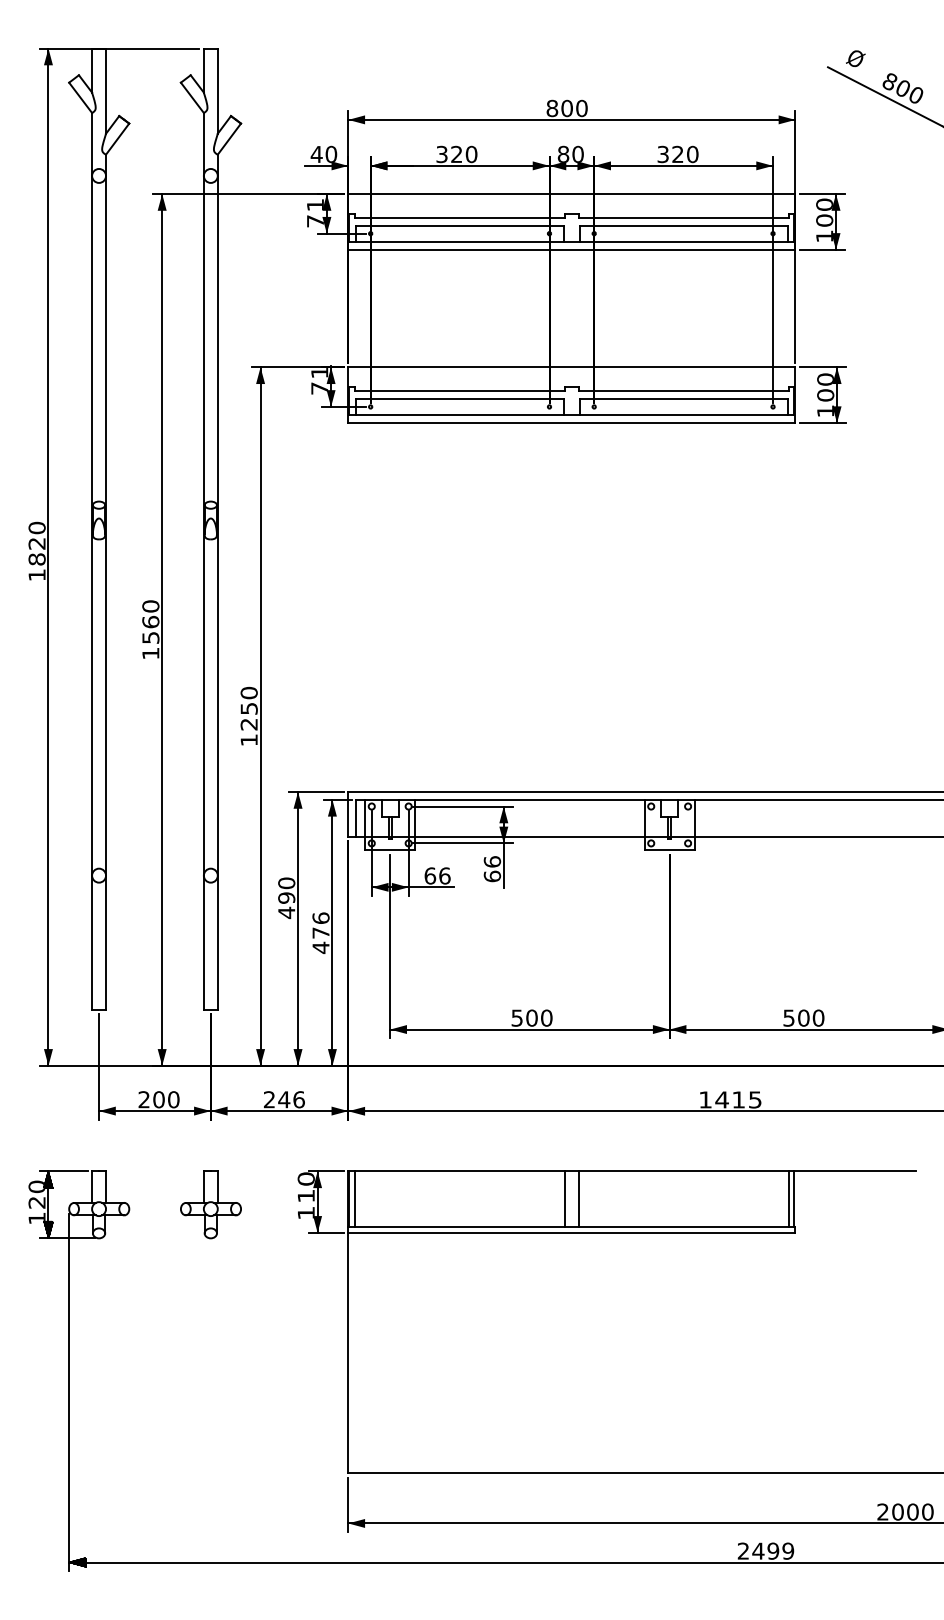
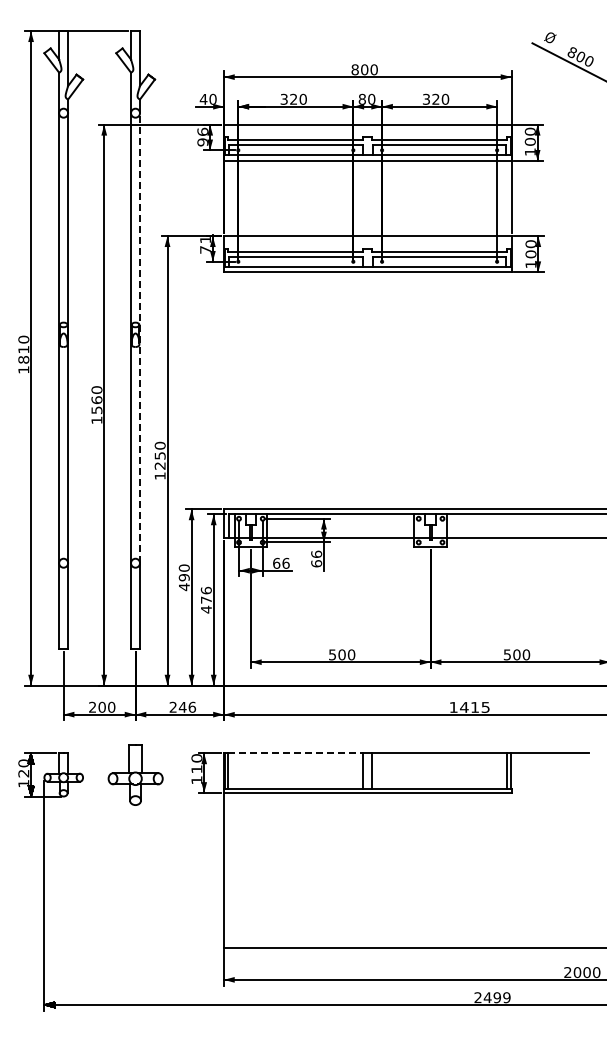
text: (314, 212) -> (202, 136), 71 -> 96
line: (218, 524) -> (140, 337), solid -> dashed
text: (36, 543) -> (23, 349), 1820 -> 1810
line: (459, 1171) -> (295, 753), solid -> dashed
part: (210, 1204) -> (135, 774), size x1.4

